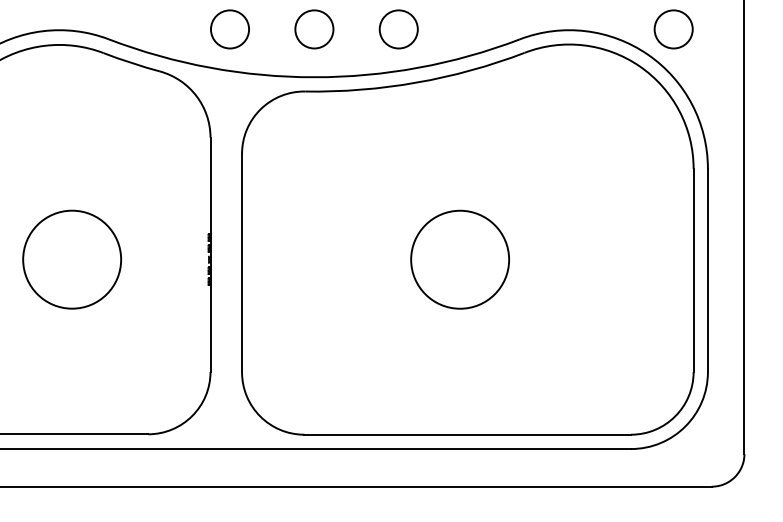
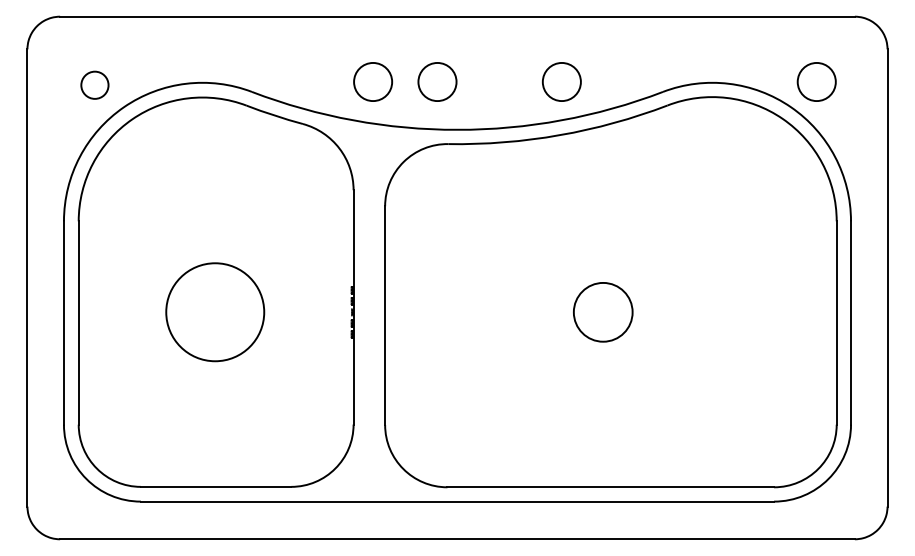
circle: (314, 28) -> (437, 81), moved
circle: (398, 28) -> (561, 81), moved
circle: (460, 259) -> (603, 312), size x0.6

